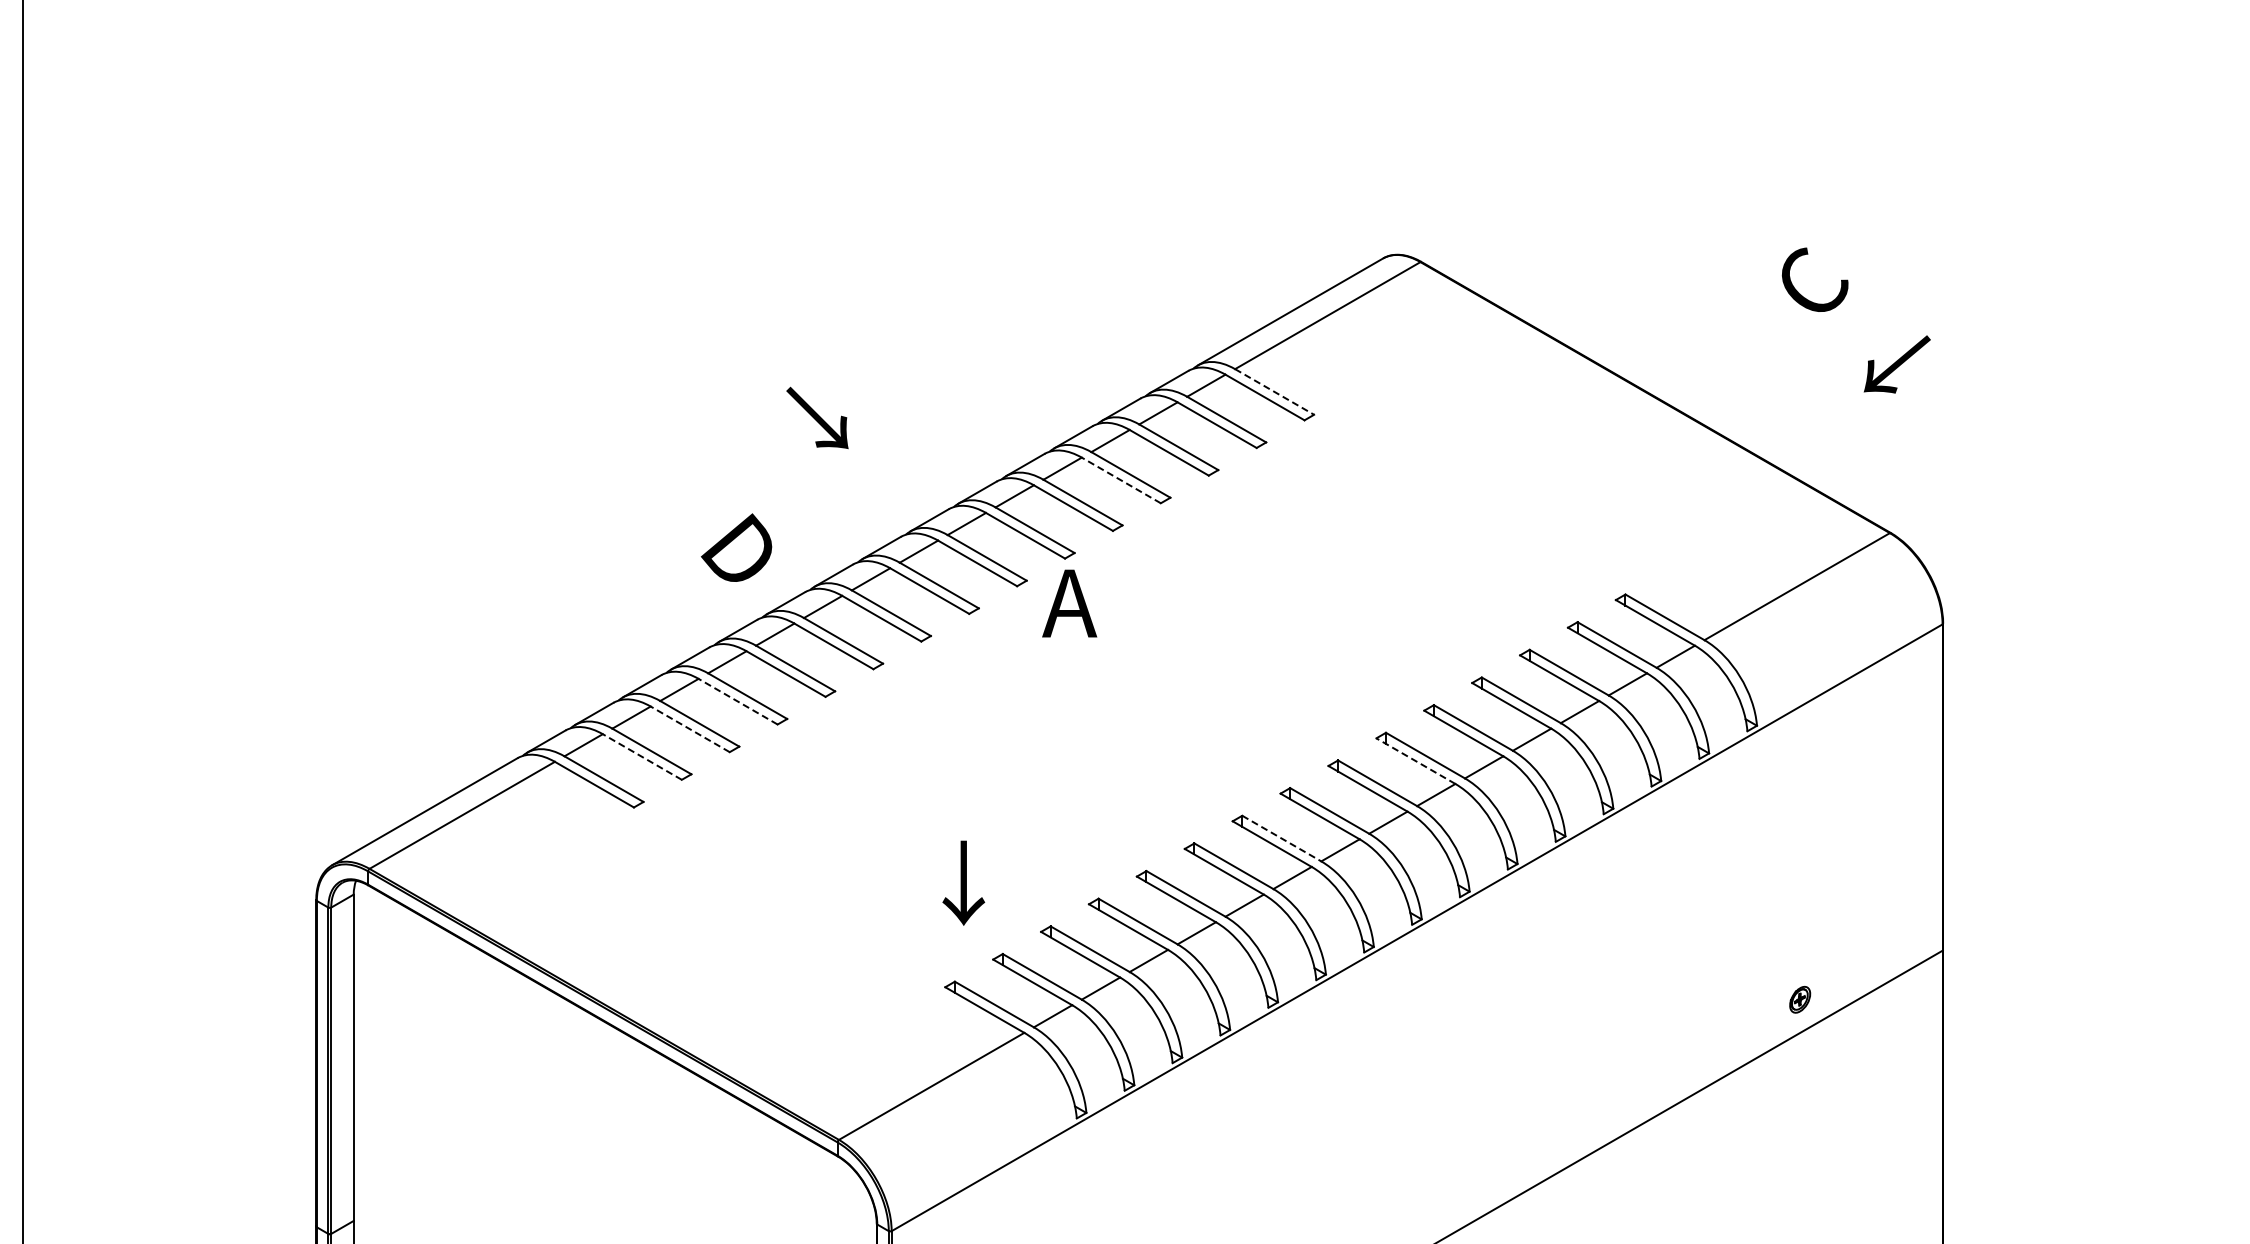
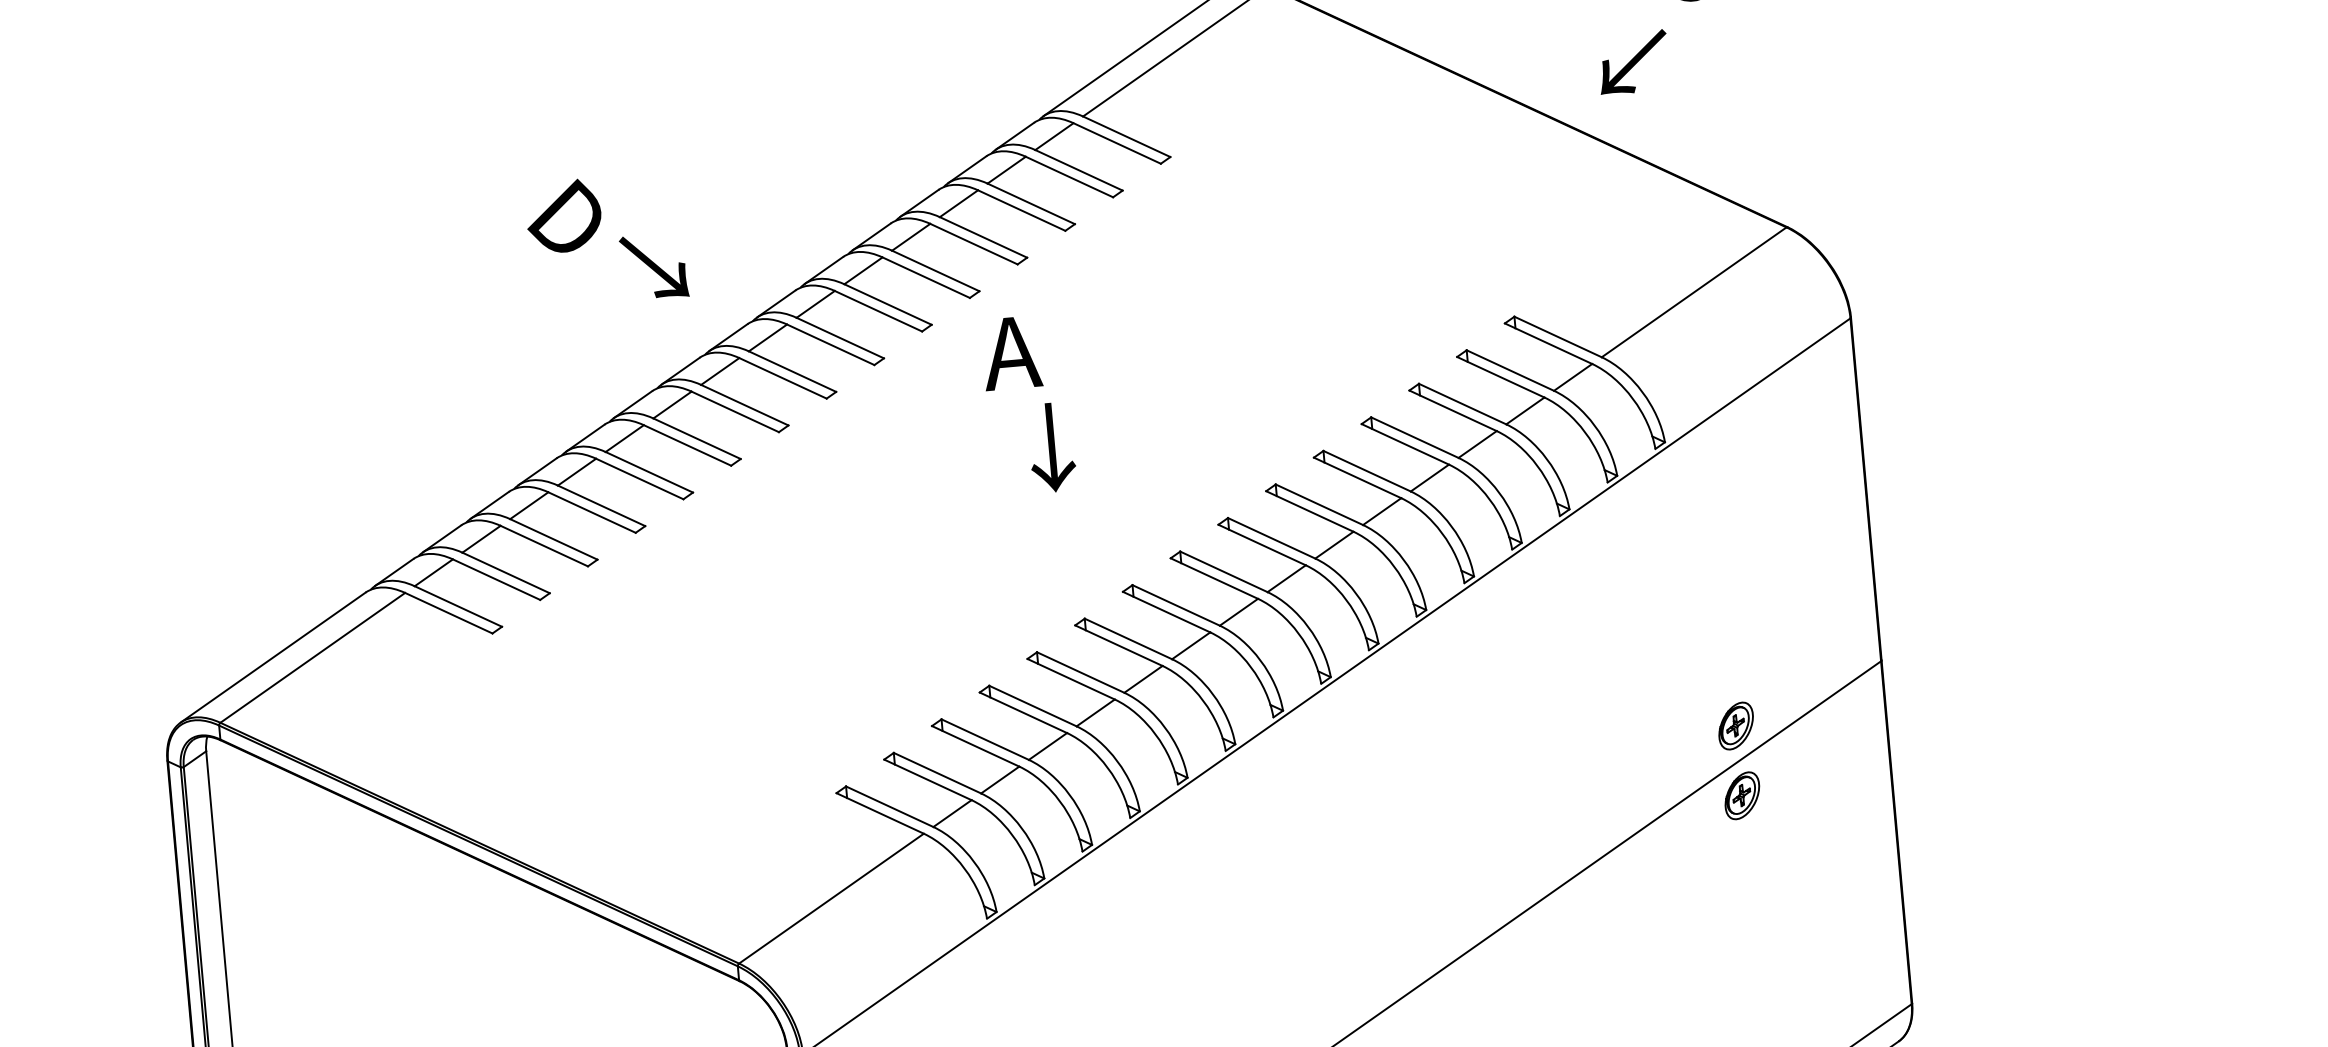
text: (1896, 364) -> (1632, 62), moved
line: (1274, 391) -> (1126, 136), dashed -> solid
text: (817, 417) -> (654, 266), moved
line: (1121, 480) -> (974, 244), dashed -> solid
text: (736, 547) -> (563, 216), moved
text: (1069, 603) -> (1011, 353), moved
line: (738, 701) -> (592, 512), dashed -> solid
line: (690, 729) -> (544, 546), dashed -> solid
line: (642, 757) -> (496, 580), dashed -> solid
line: (1415, 761) -> (1309, 511), dashed -> solid
line: (1281, 838) -> (1175, 605), dashed -> solid
text: (963, 882) -> (1051, 446), moved
part: (1799, 999) -> (1735, 725), size x1.67
part: (1799, 1065) -> (1741, 795), added

